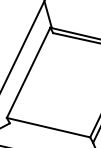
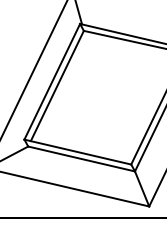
line: (31, 75) -> (56, 85), added
line: (51, 132) -> (81, 158), added

